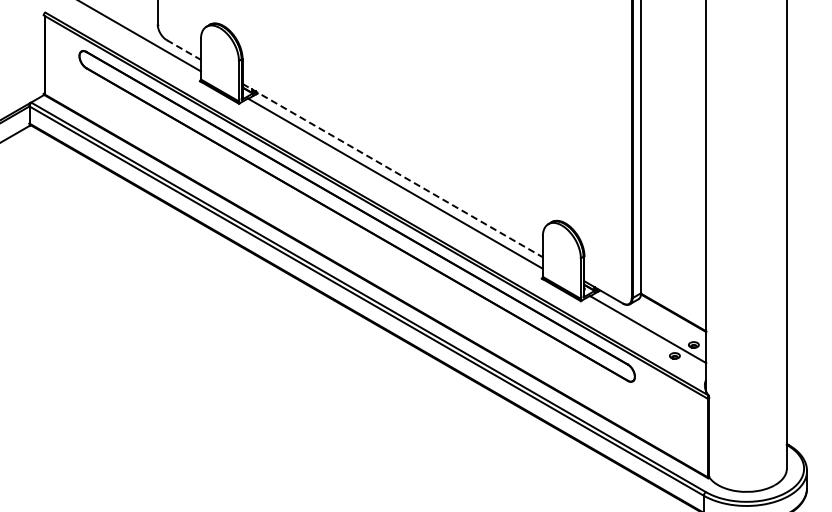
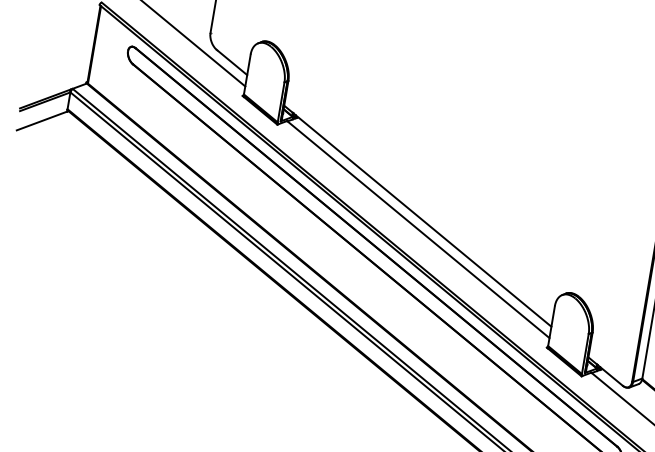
line: (183, 50) -> (231, 62), dashed -> solid
line: (393, 170) -> (418, 216), dashed -> solid

